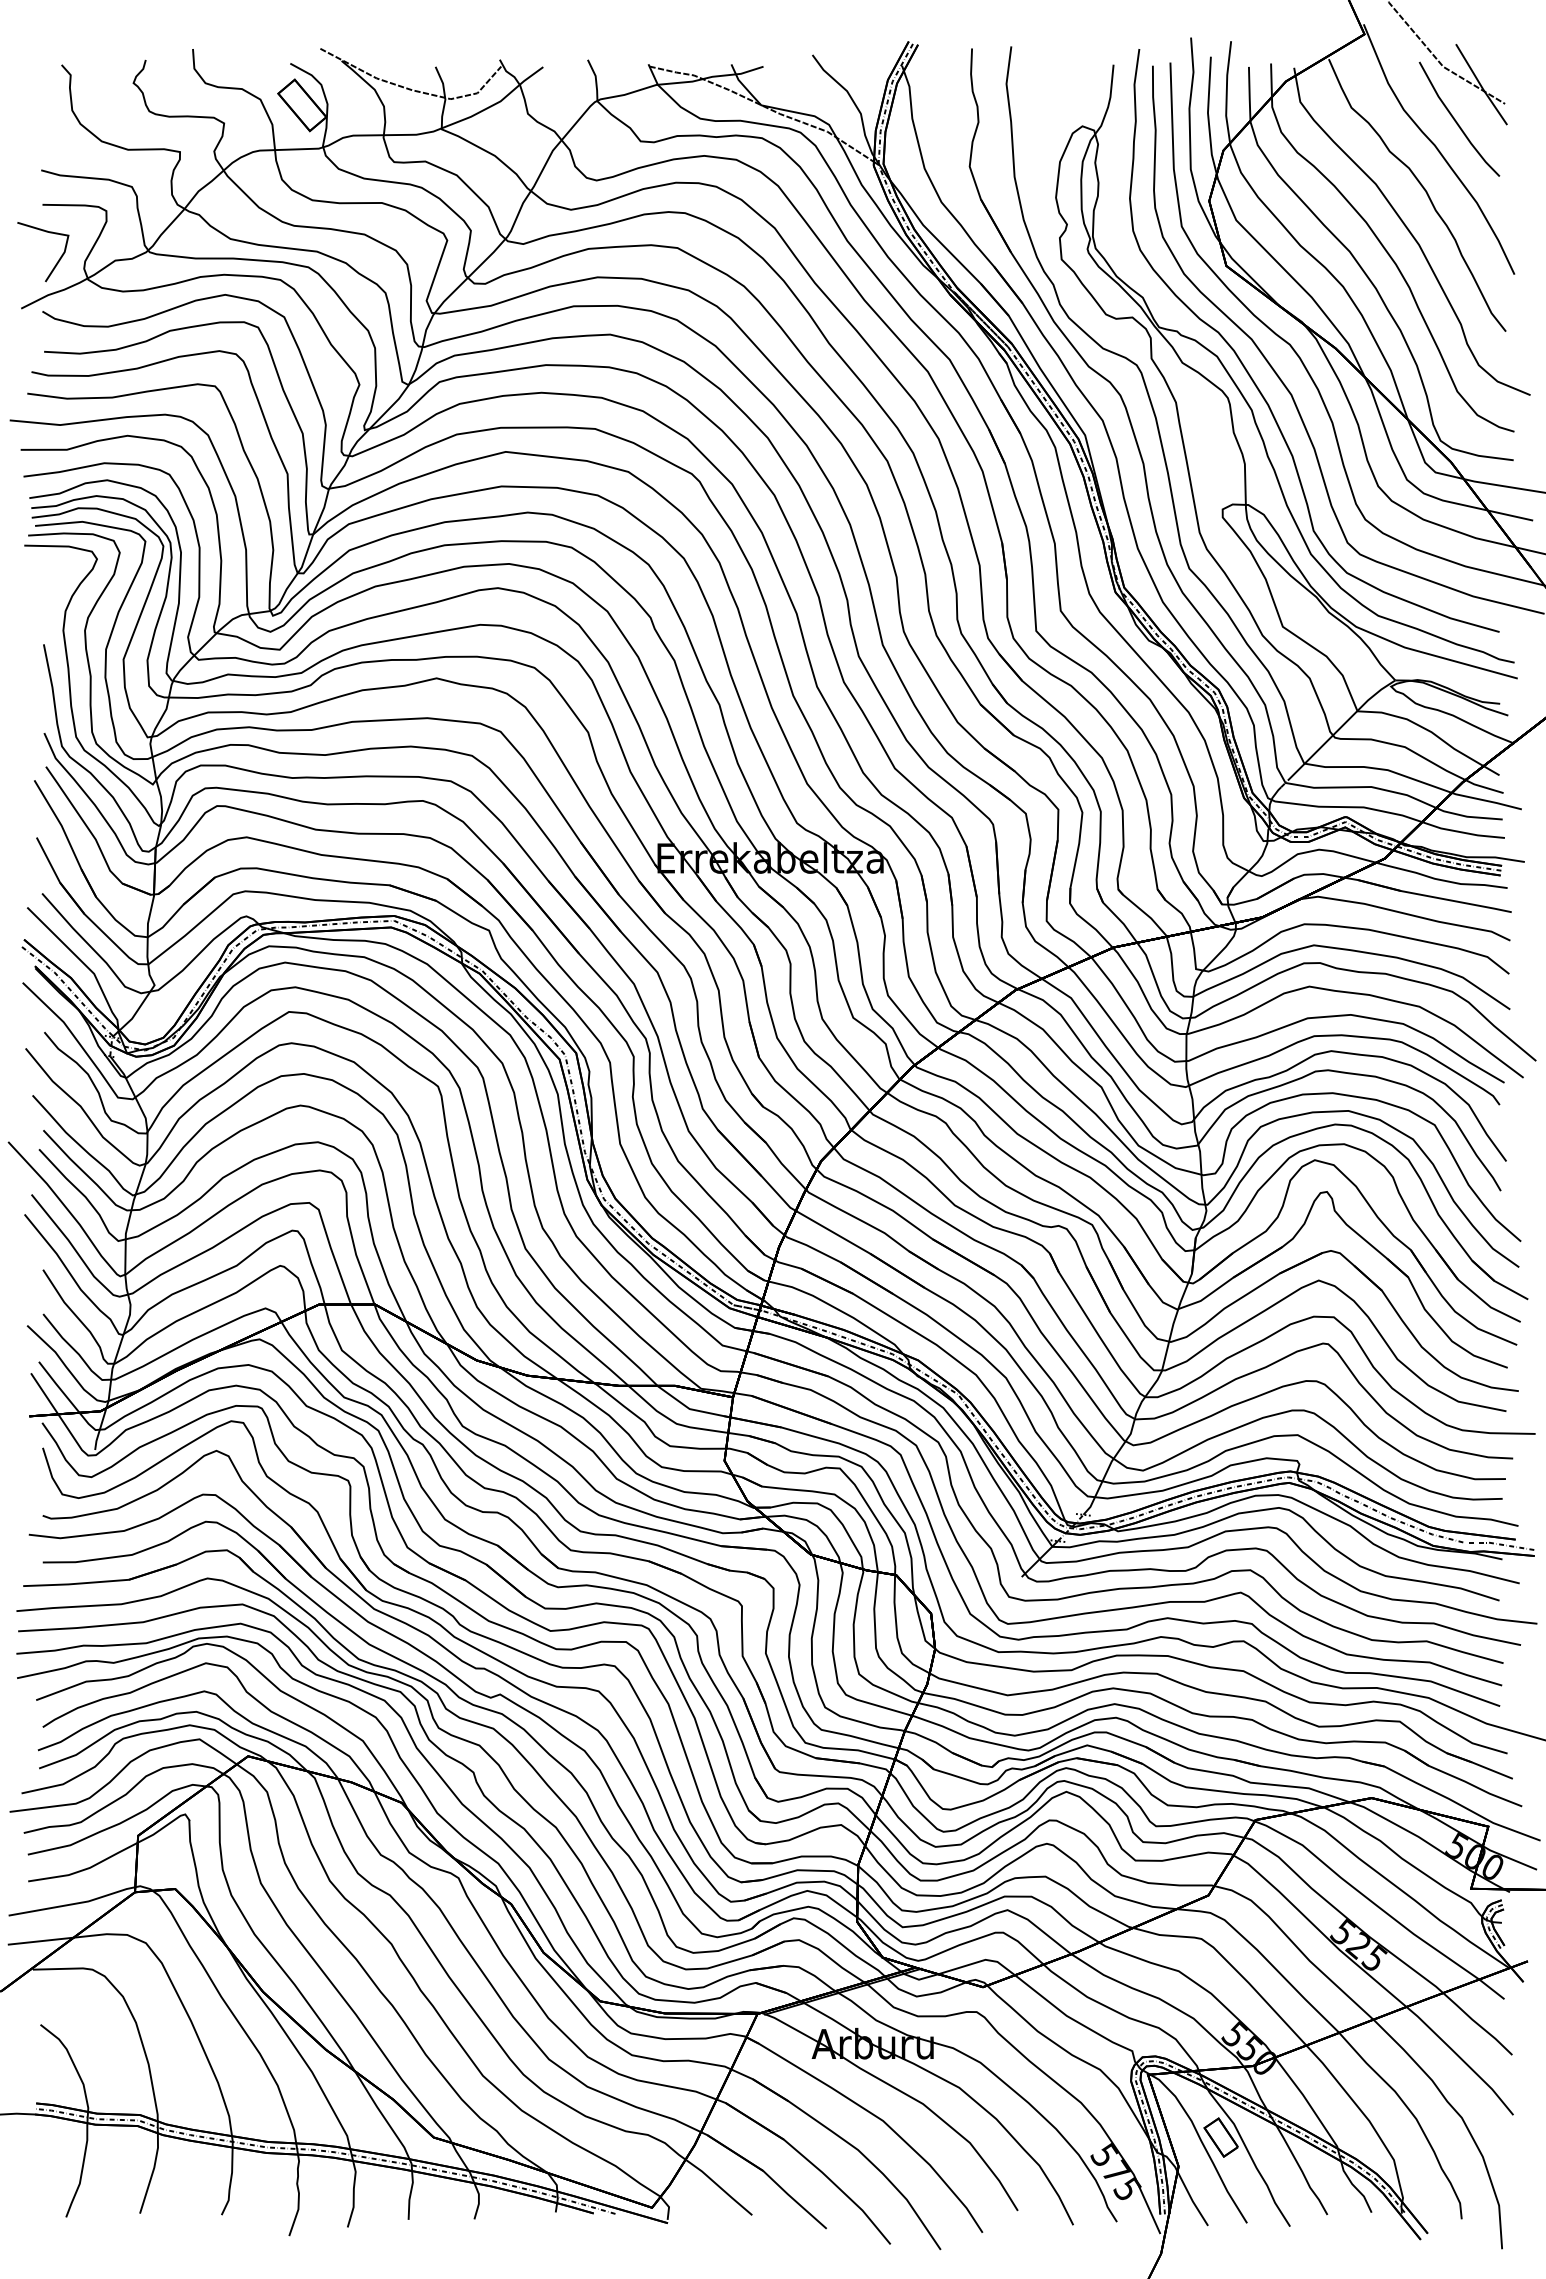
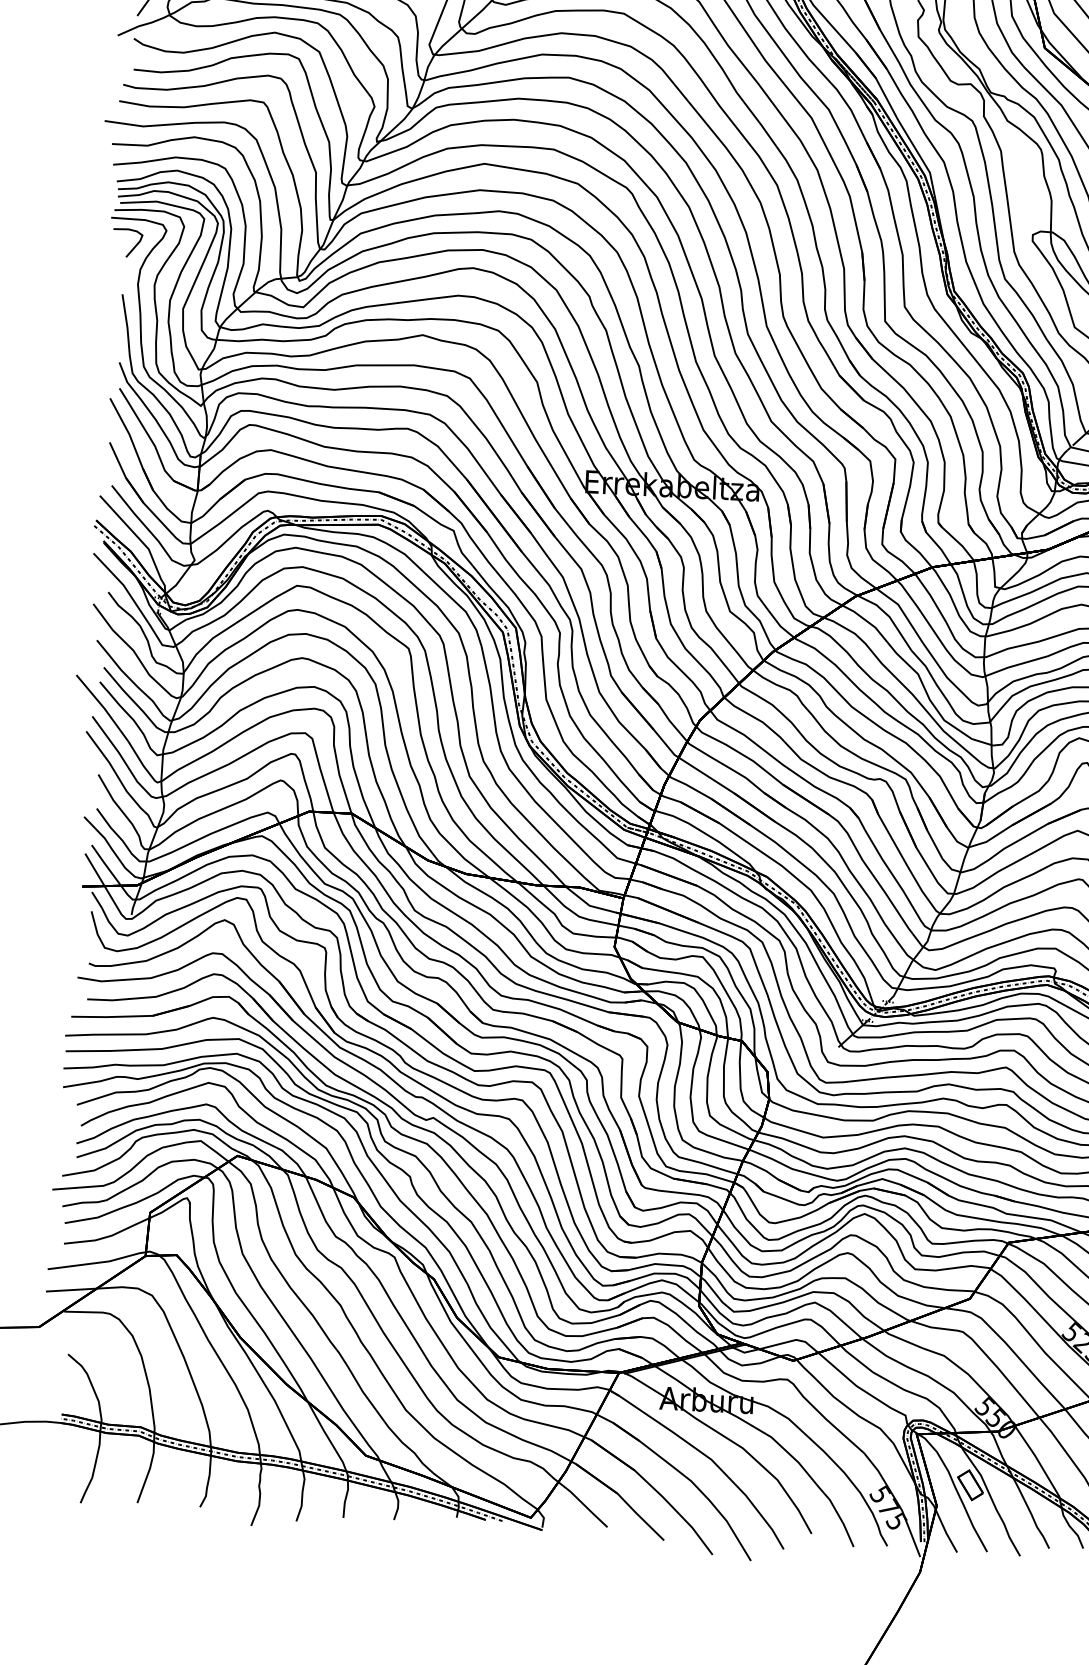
curve: (54, 583) -> (132, 247), added

